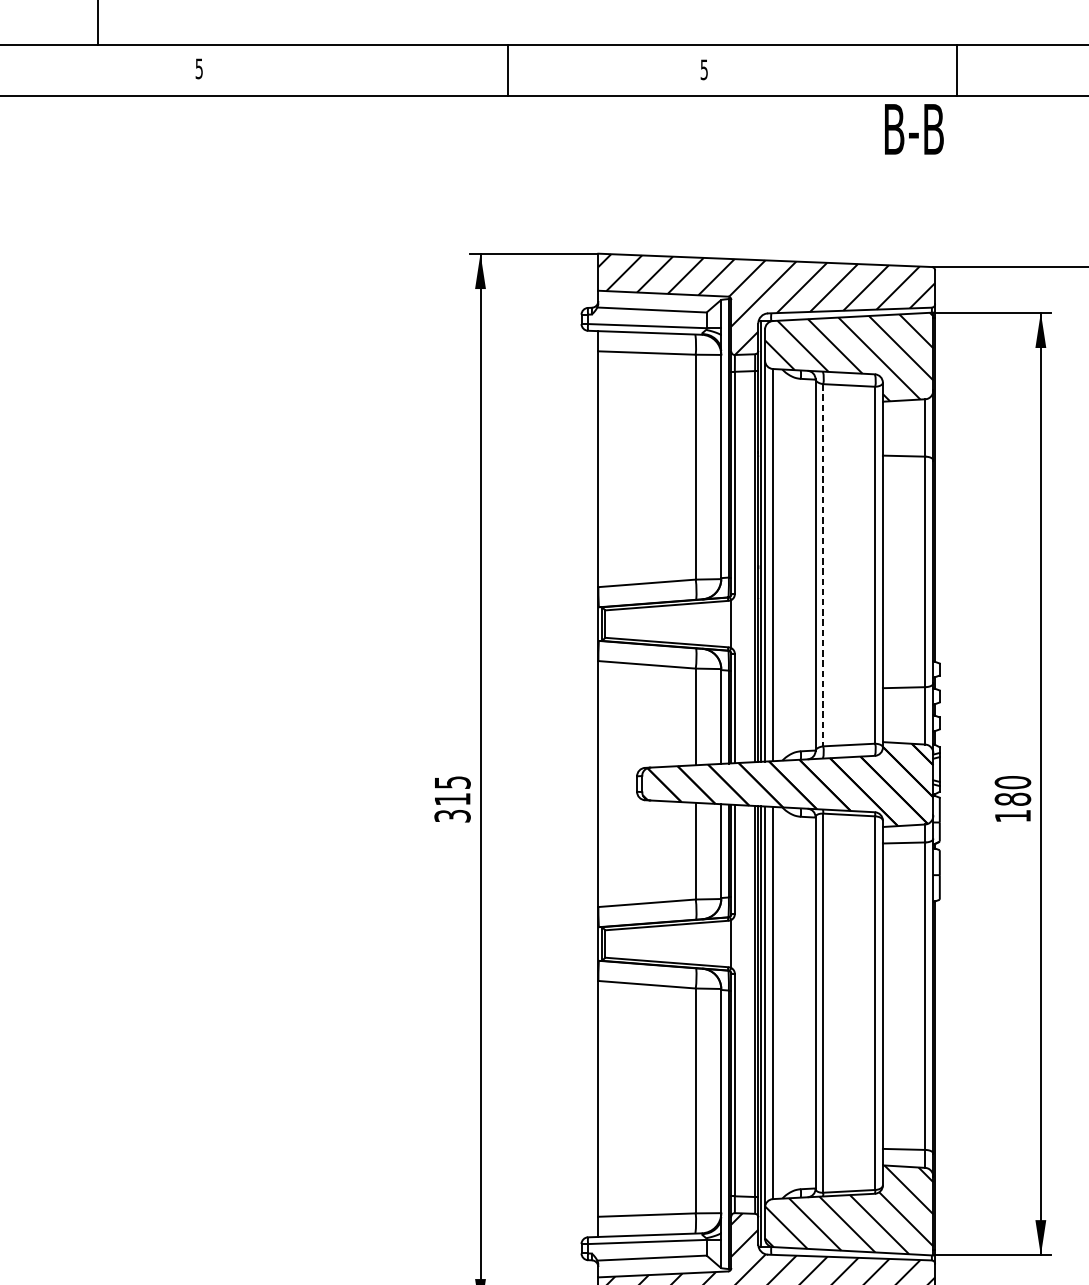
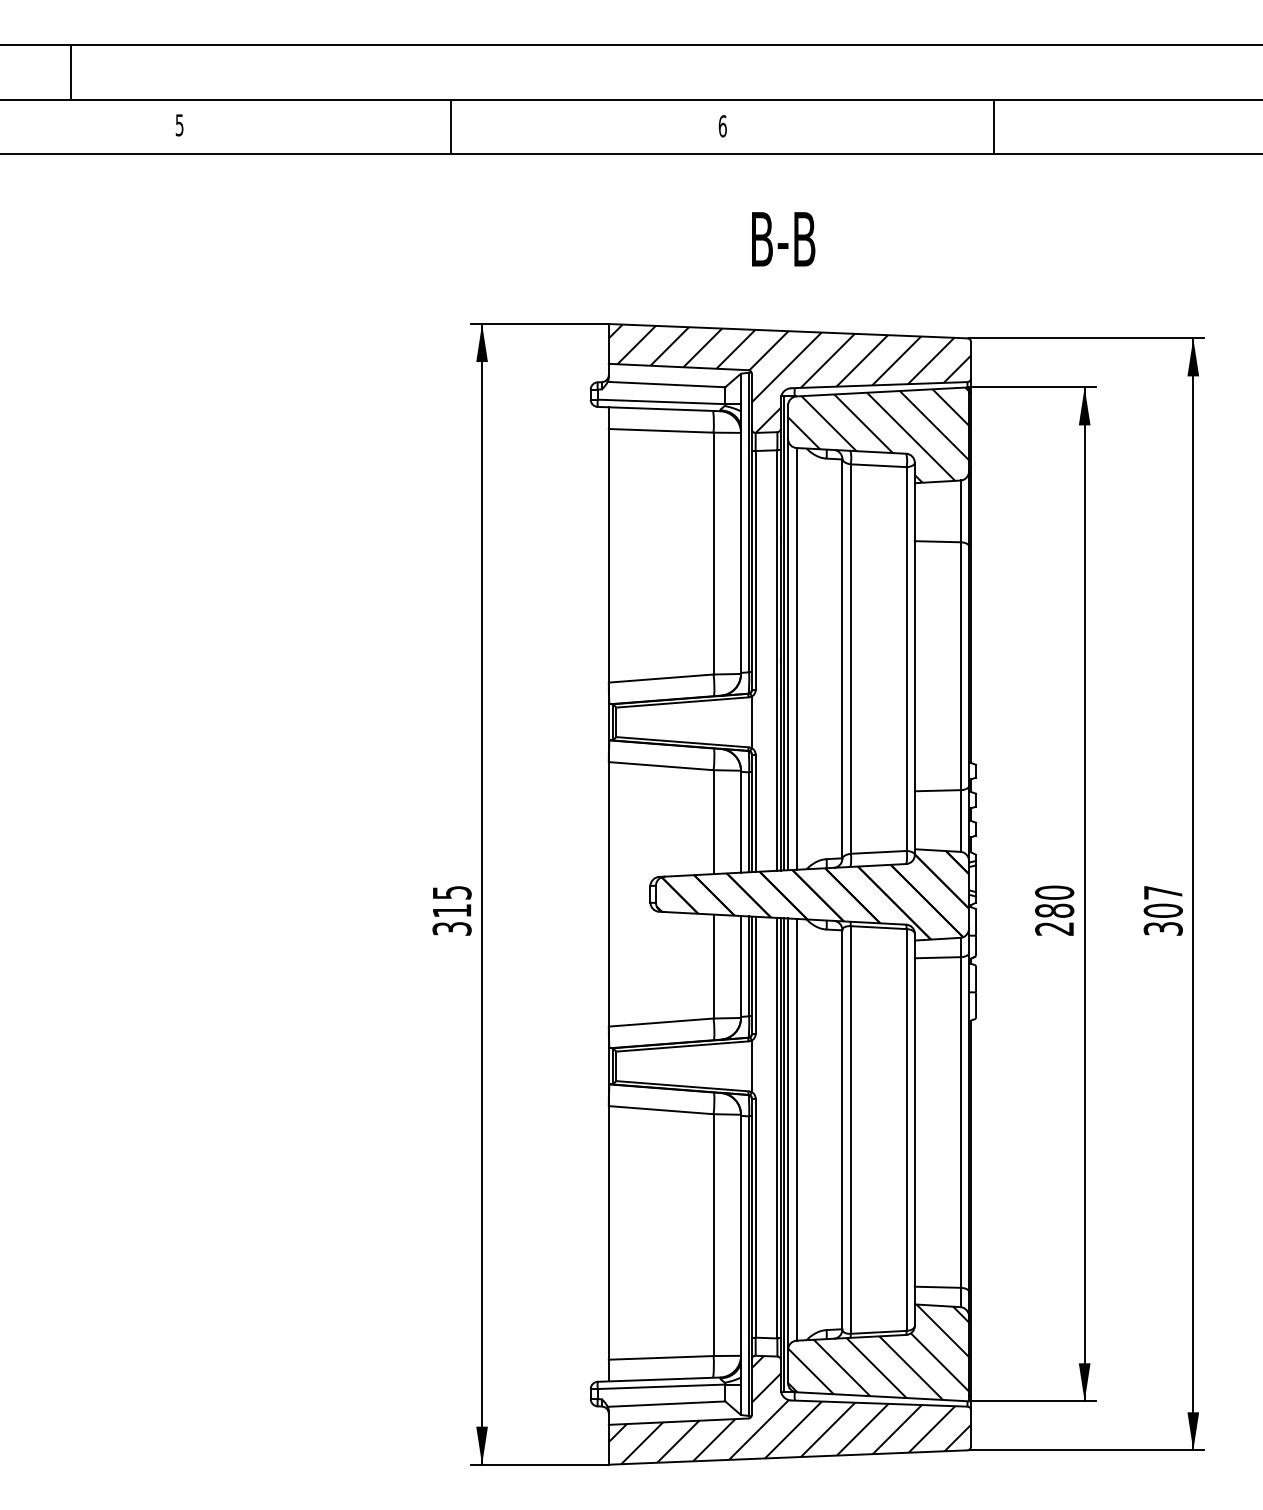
line: (507, 70) -> (450, 126), moved
text: (704, 70) -> (722, 126), 5 -> 6
text: (914, 129) -> (783, 239), moved
line: (823, 565) -> (850, 659), dashed -> solid
text: (1012, 815) -> (1054, 928), 180 -> 280

